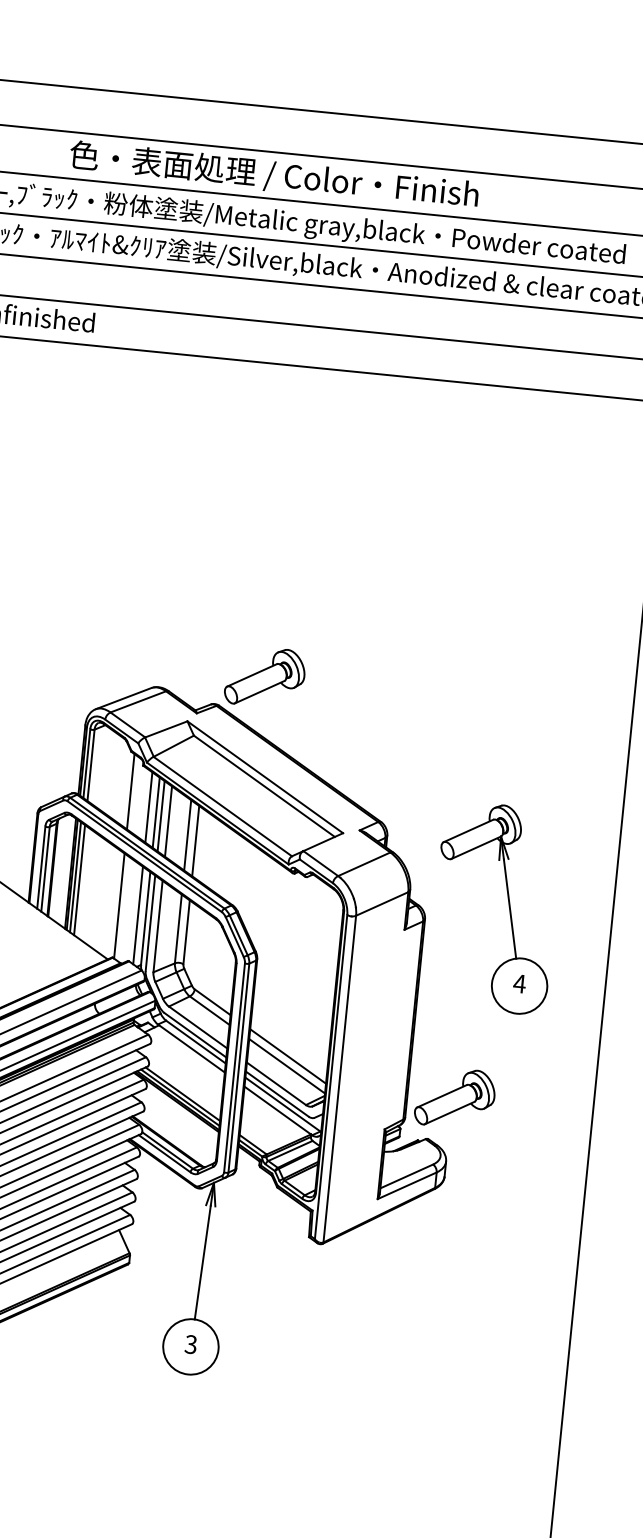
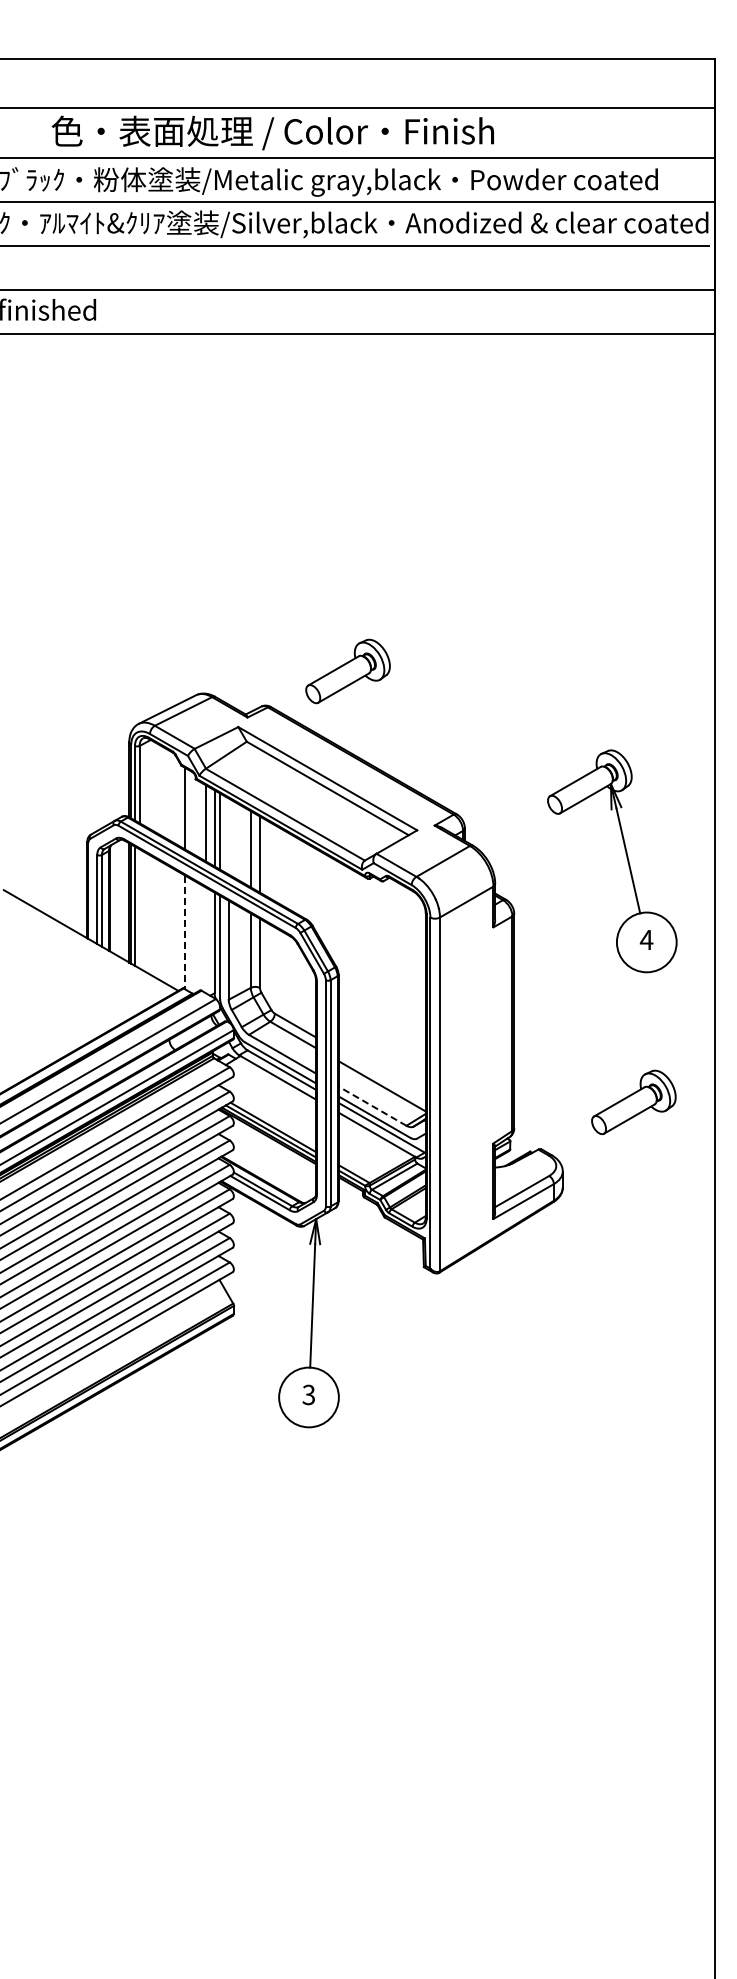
part: (264, 677) -> (347, 671), moved
line: (168, 821) -> (228, 836), removed
line: (79, 879) -> (139, 908), removed
line: (119, 906) -> (185, 932), solid -> dashed
part: (508, 906) -> (626, 858), moved
line: (138, 915) -> (206, 940), removed
line: (287, 1056) -> (381, 1075), removed
line: (276, 1083) -> (372, 1105), solid -> dashed
part: (454, 1098) -> (633, 1102), moved

